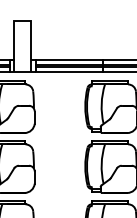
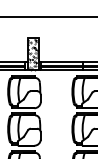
hatch: (23, 47) -> (33, 54), added

